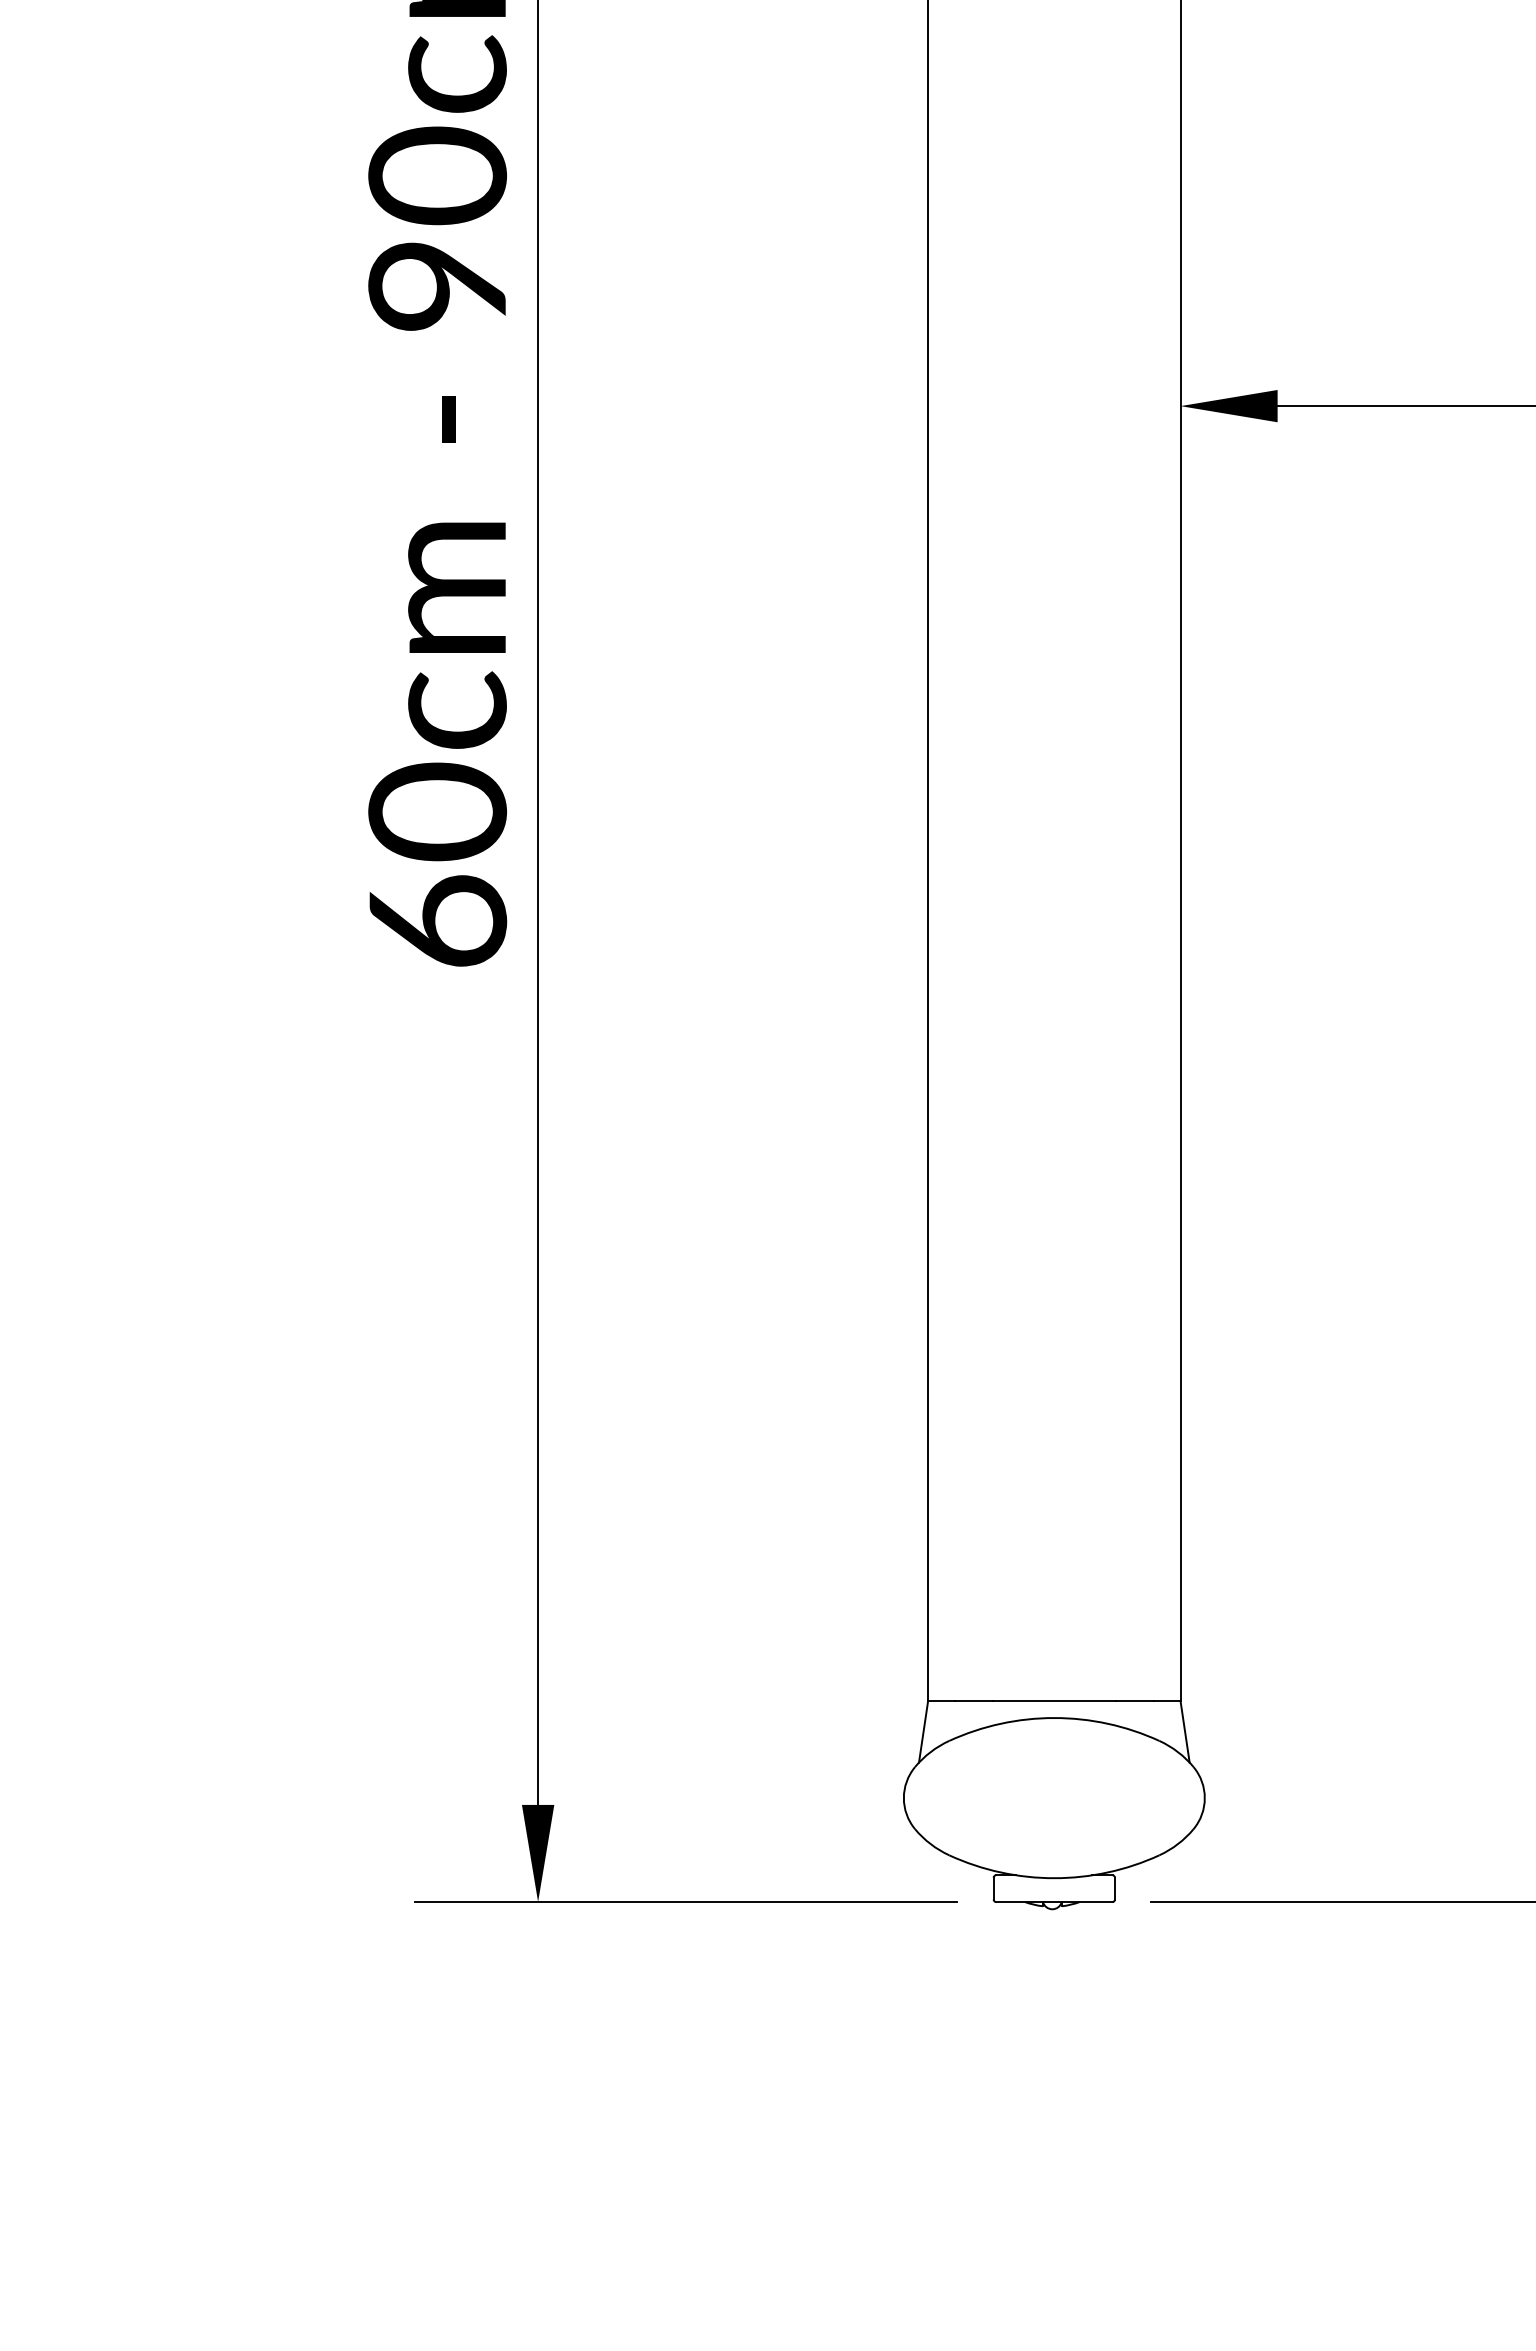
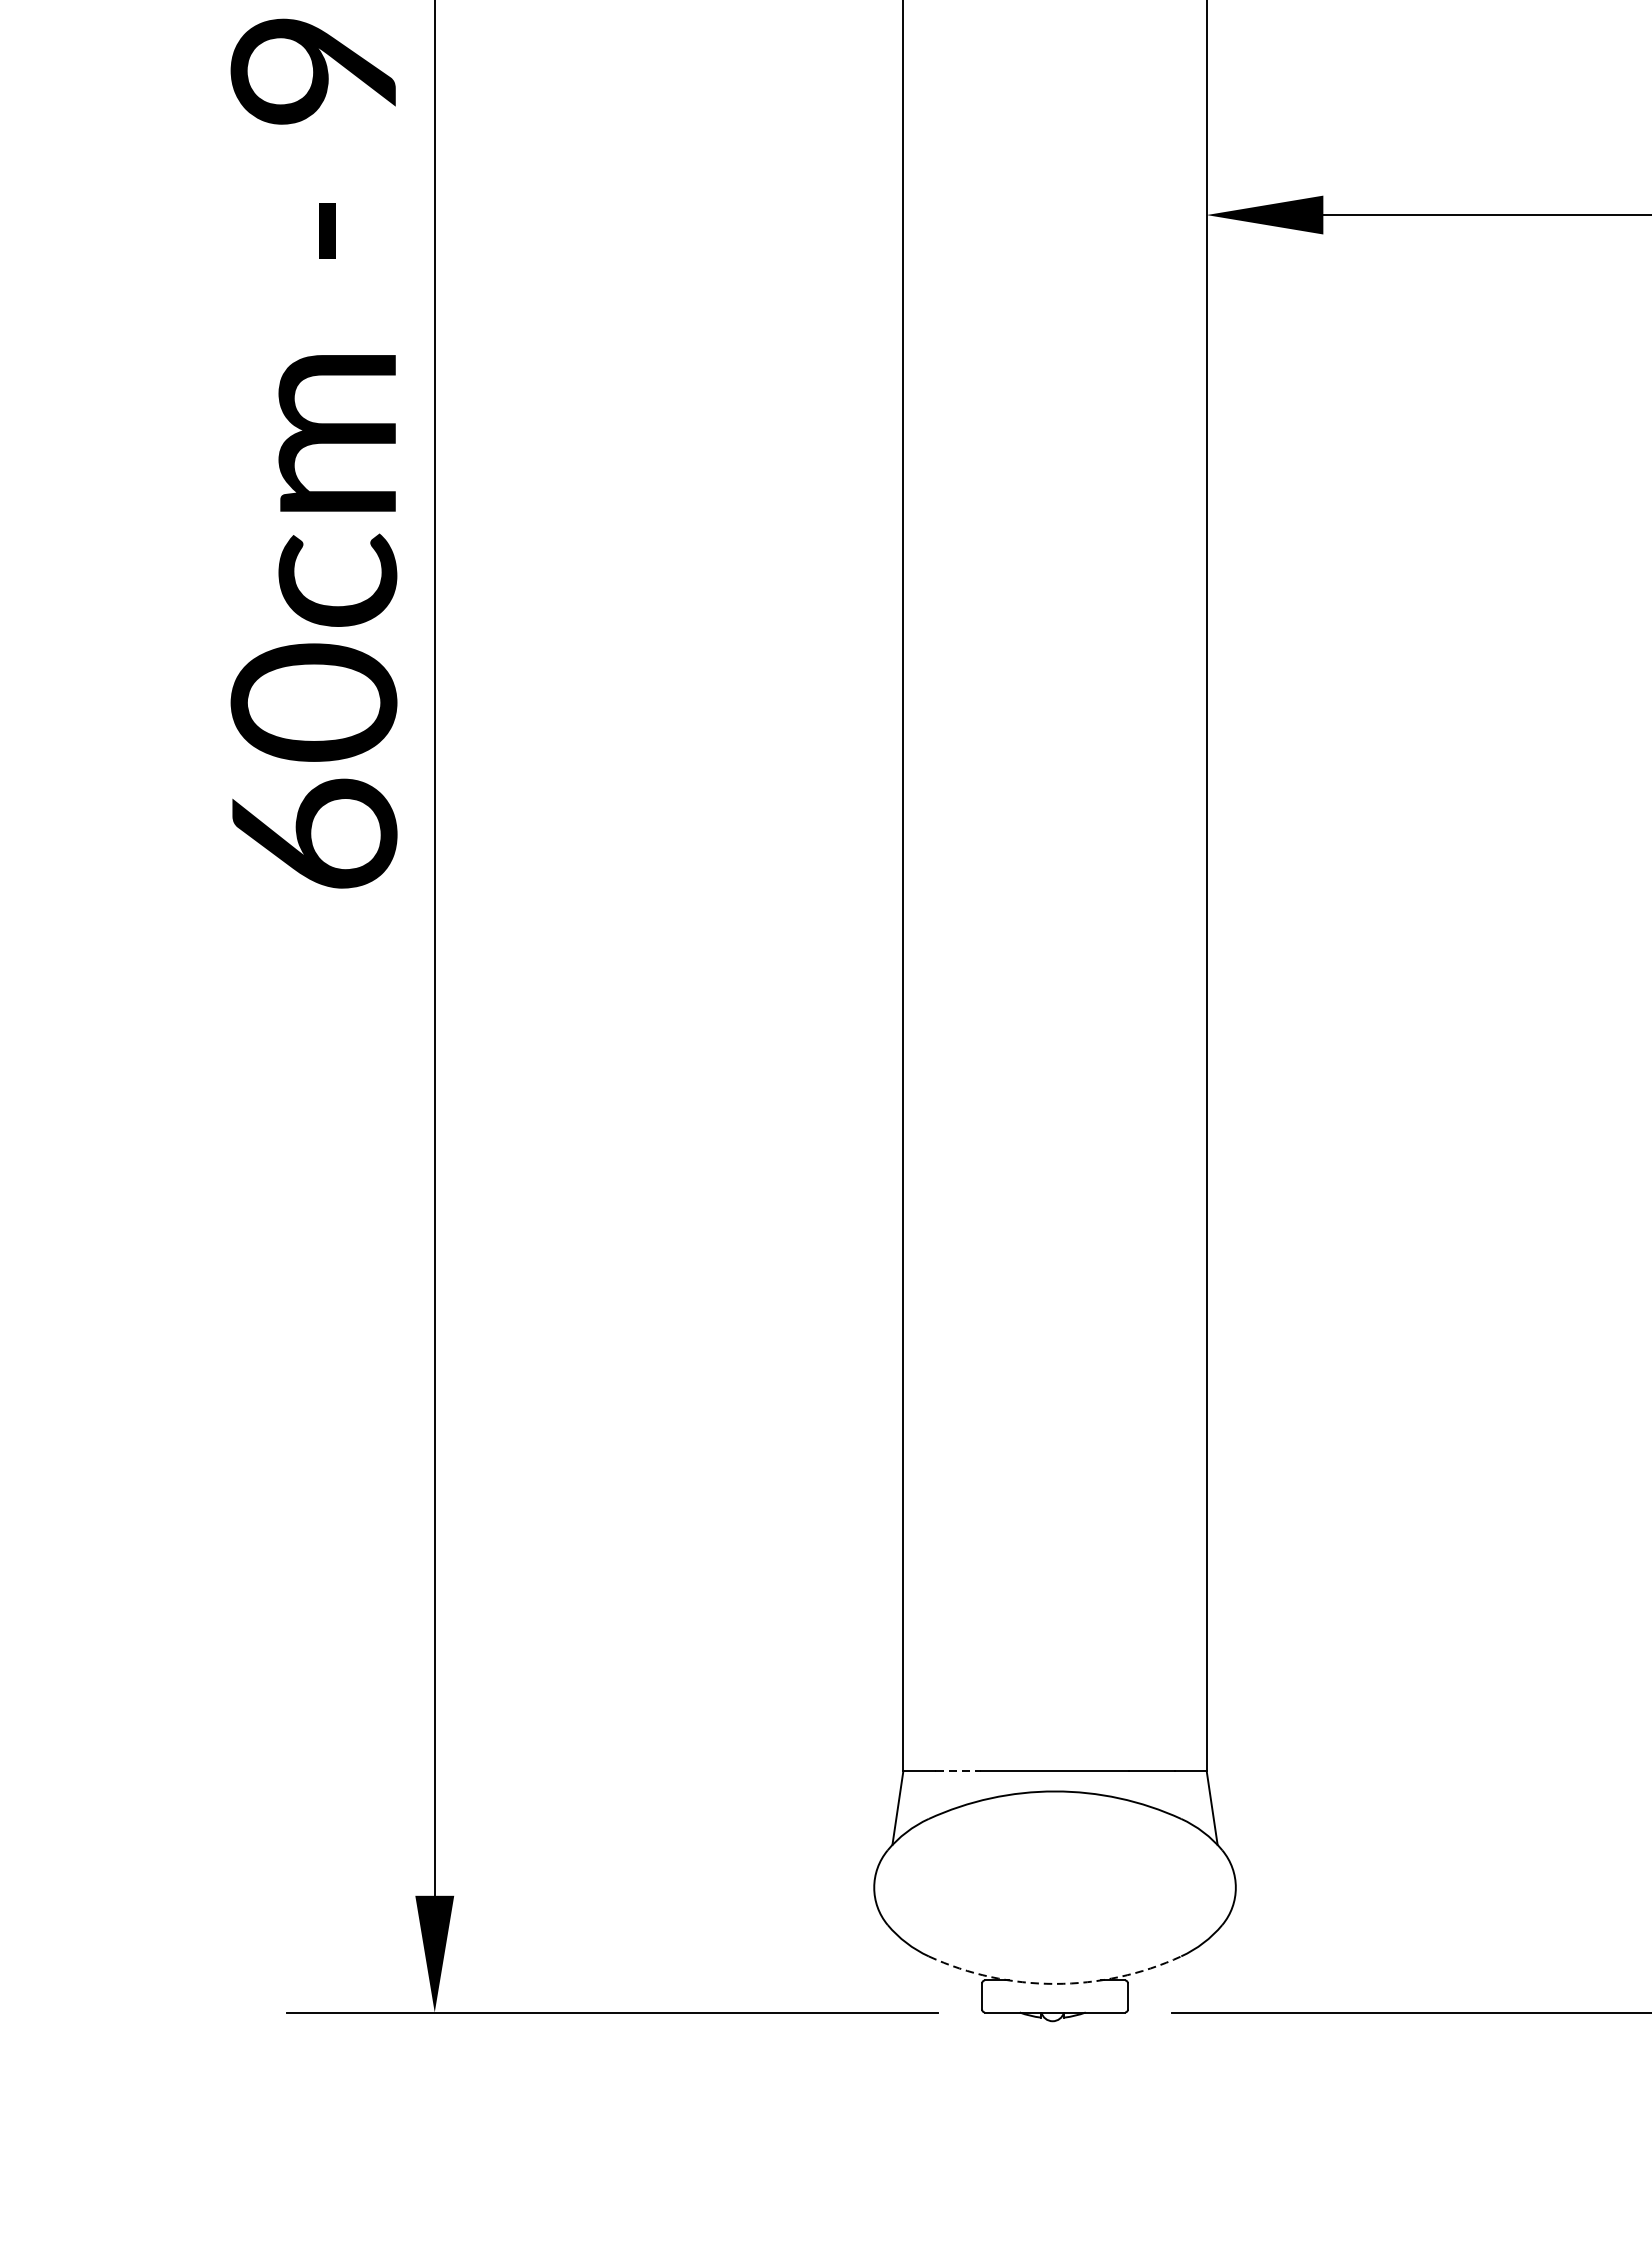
line: (974, 1701) -> (959, 1771), solid -> dashed
arc: (1054, 1878) -> (1055, 1984), solid -> dashed

